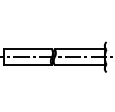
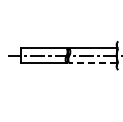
line: (80, 65) -> (93, 63), solid -> dashed

